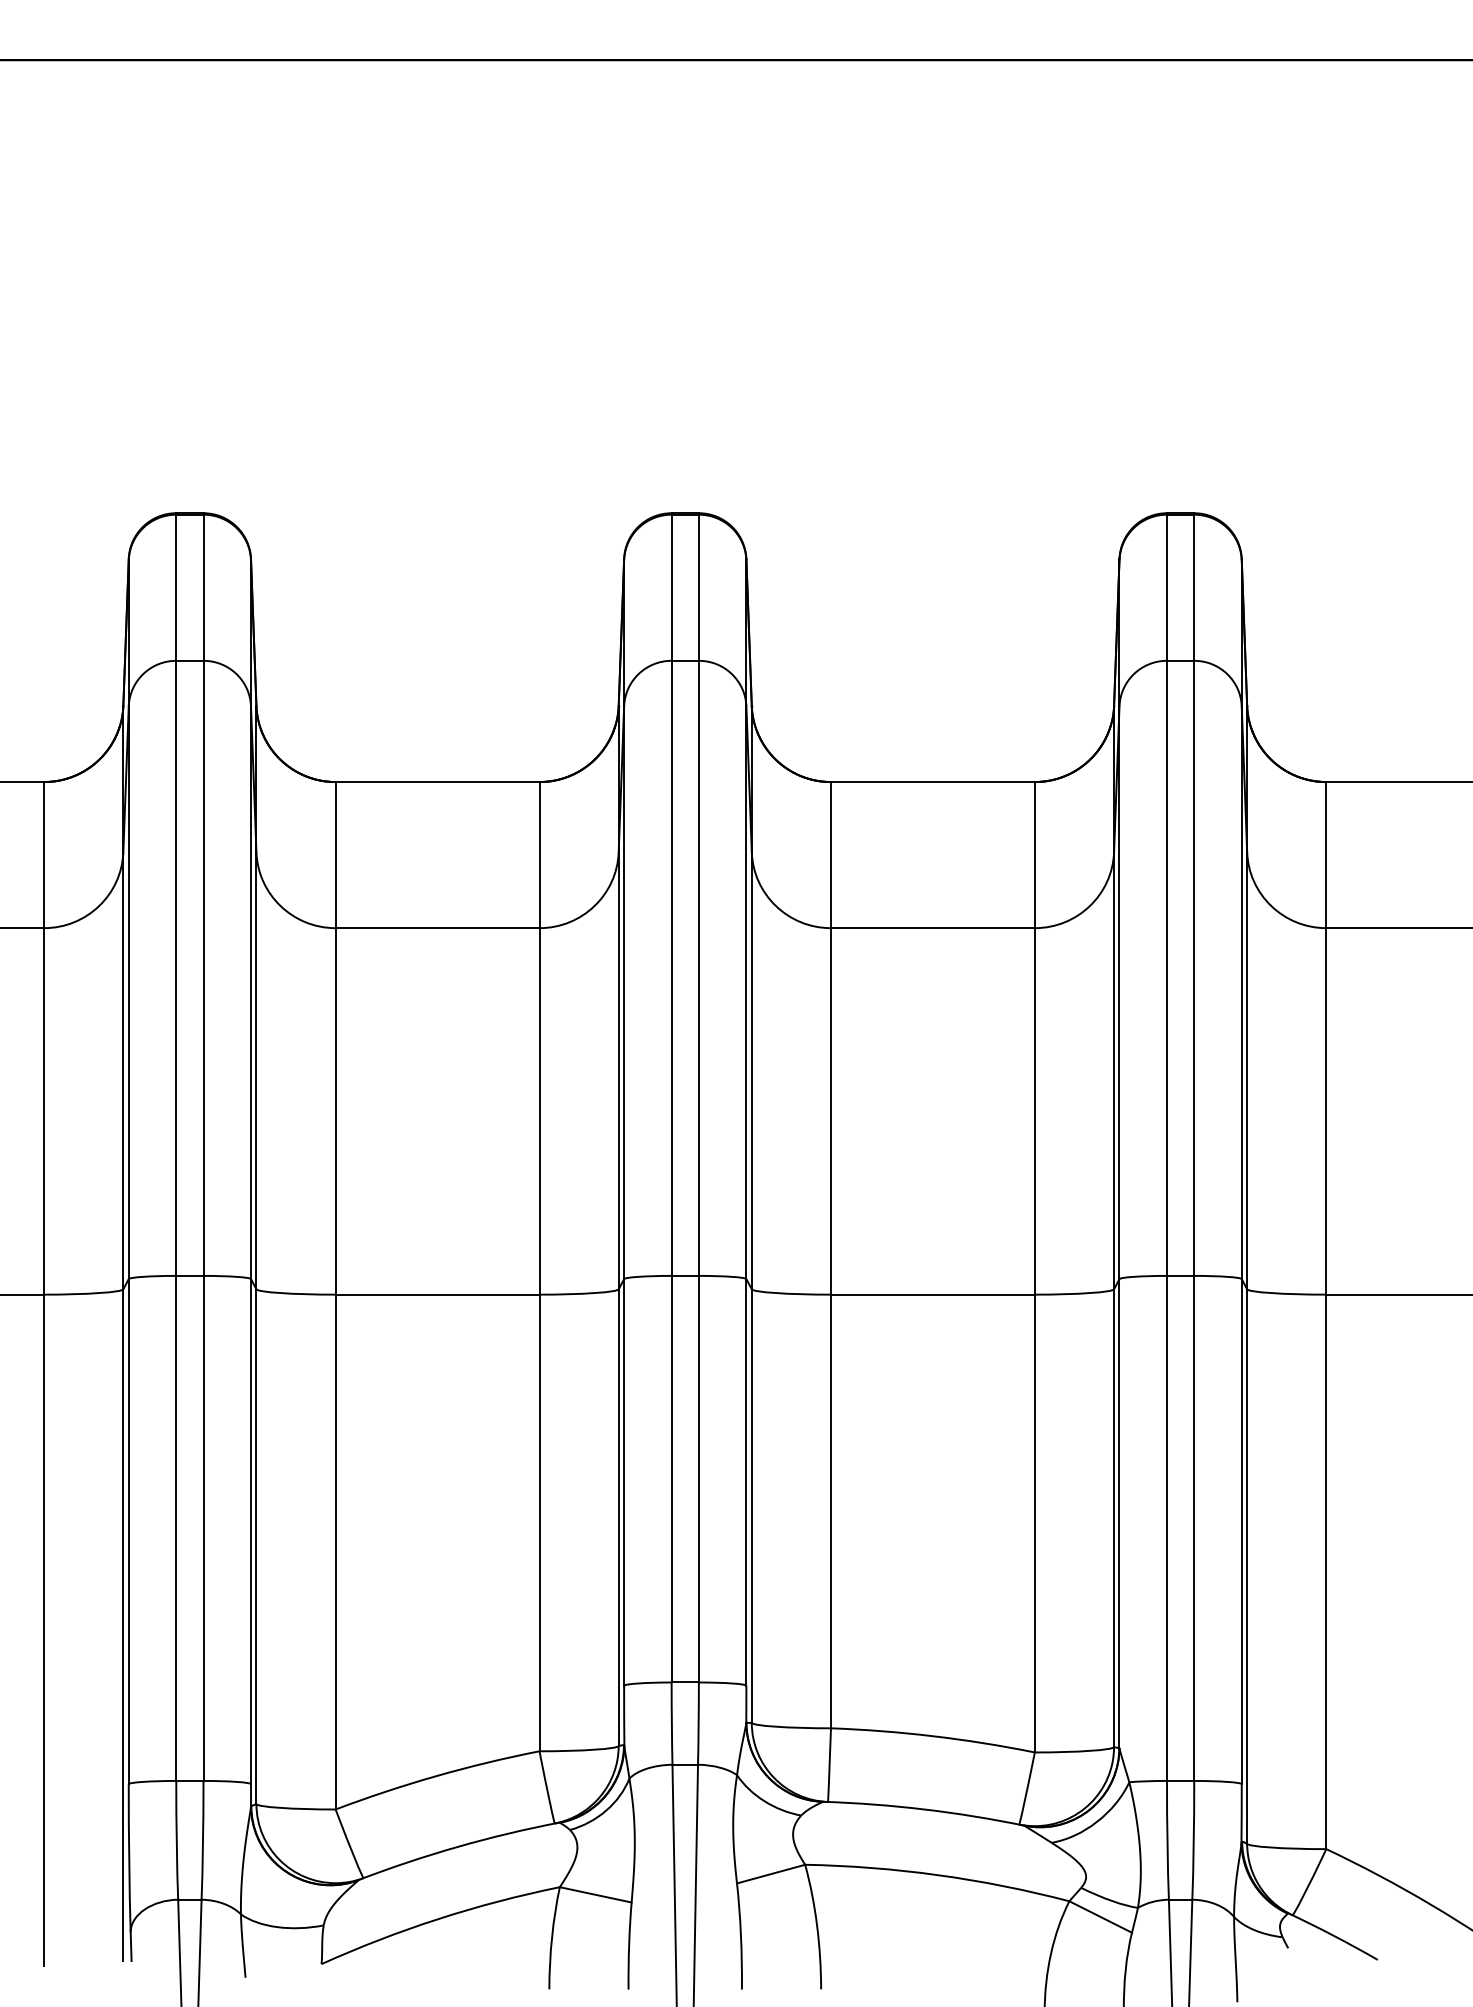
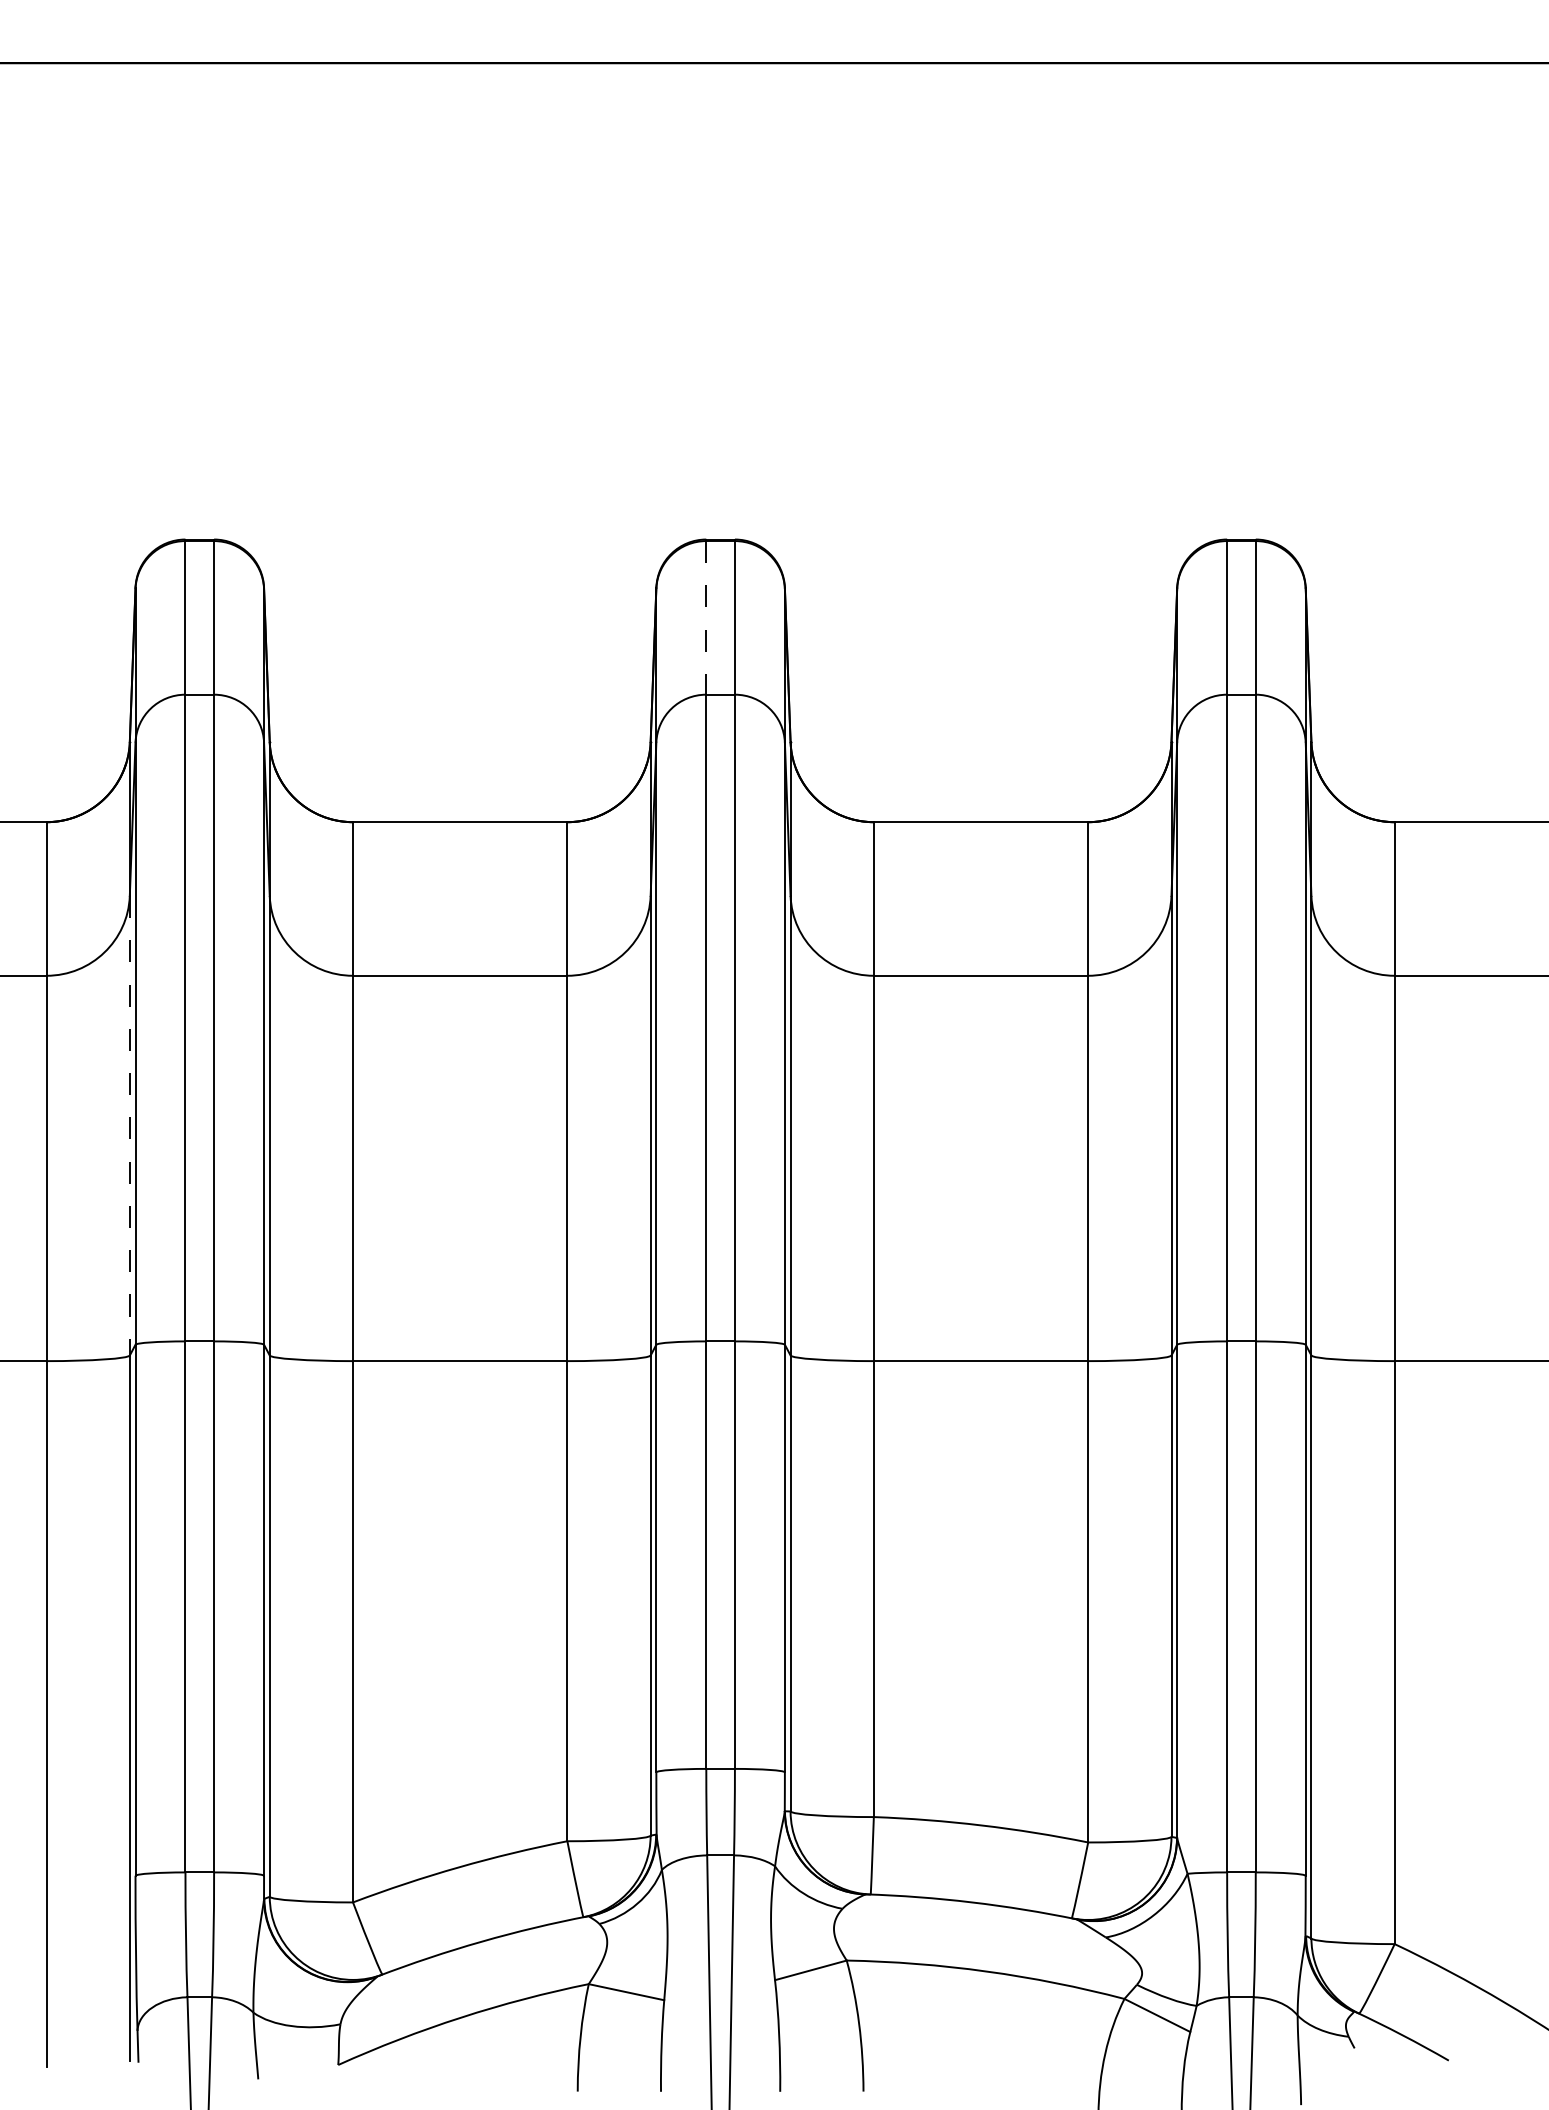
line: (671, 587) -> (706, 617), solid -> dashed
line: (123, 1070) -> (129, 1125), solid -> dashed

